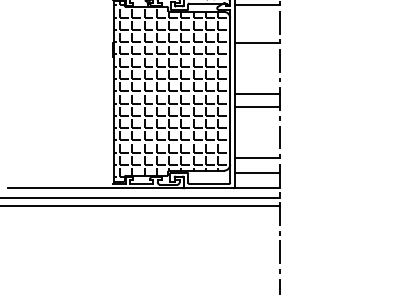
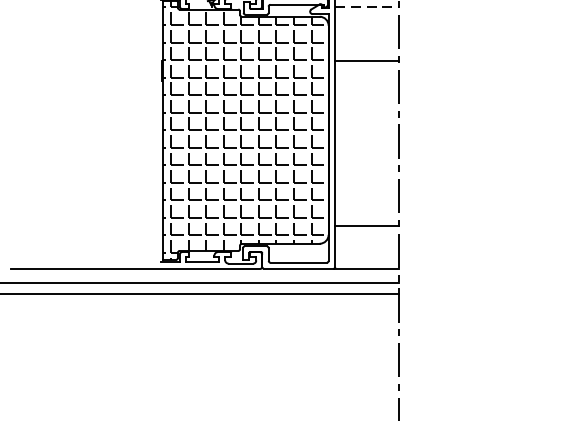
line: (257, 5) -> (367, 7), solid -> dashed
line: (256, 94) -> (366, 134), removed
line: (256, 106) -> (366, 151), removed
line: (256, 173) -> (366, 247), removed

